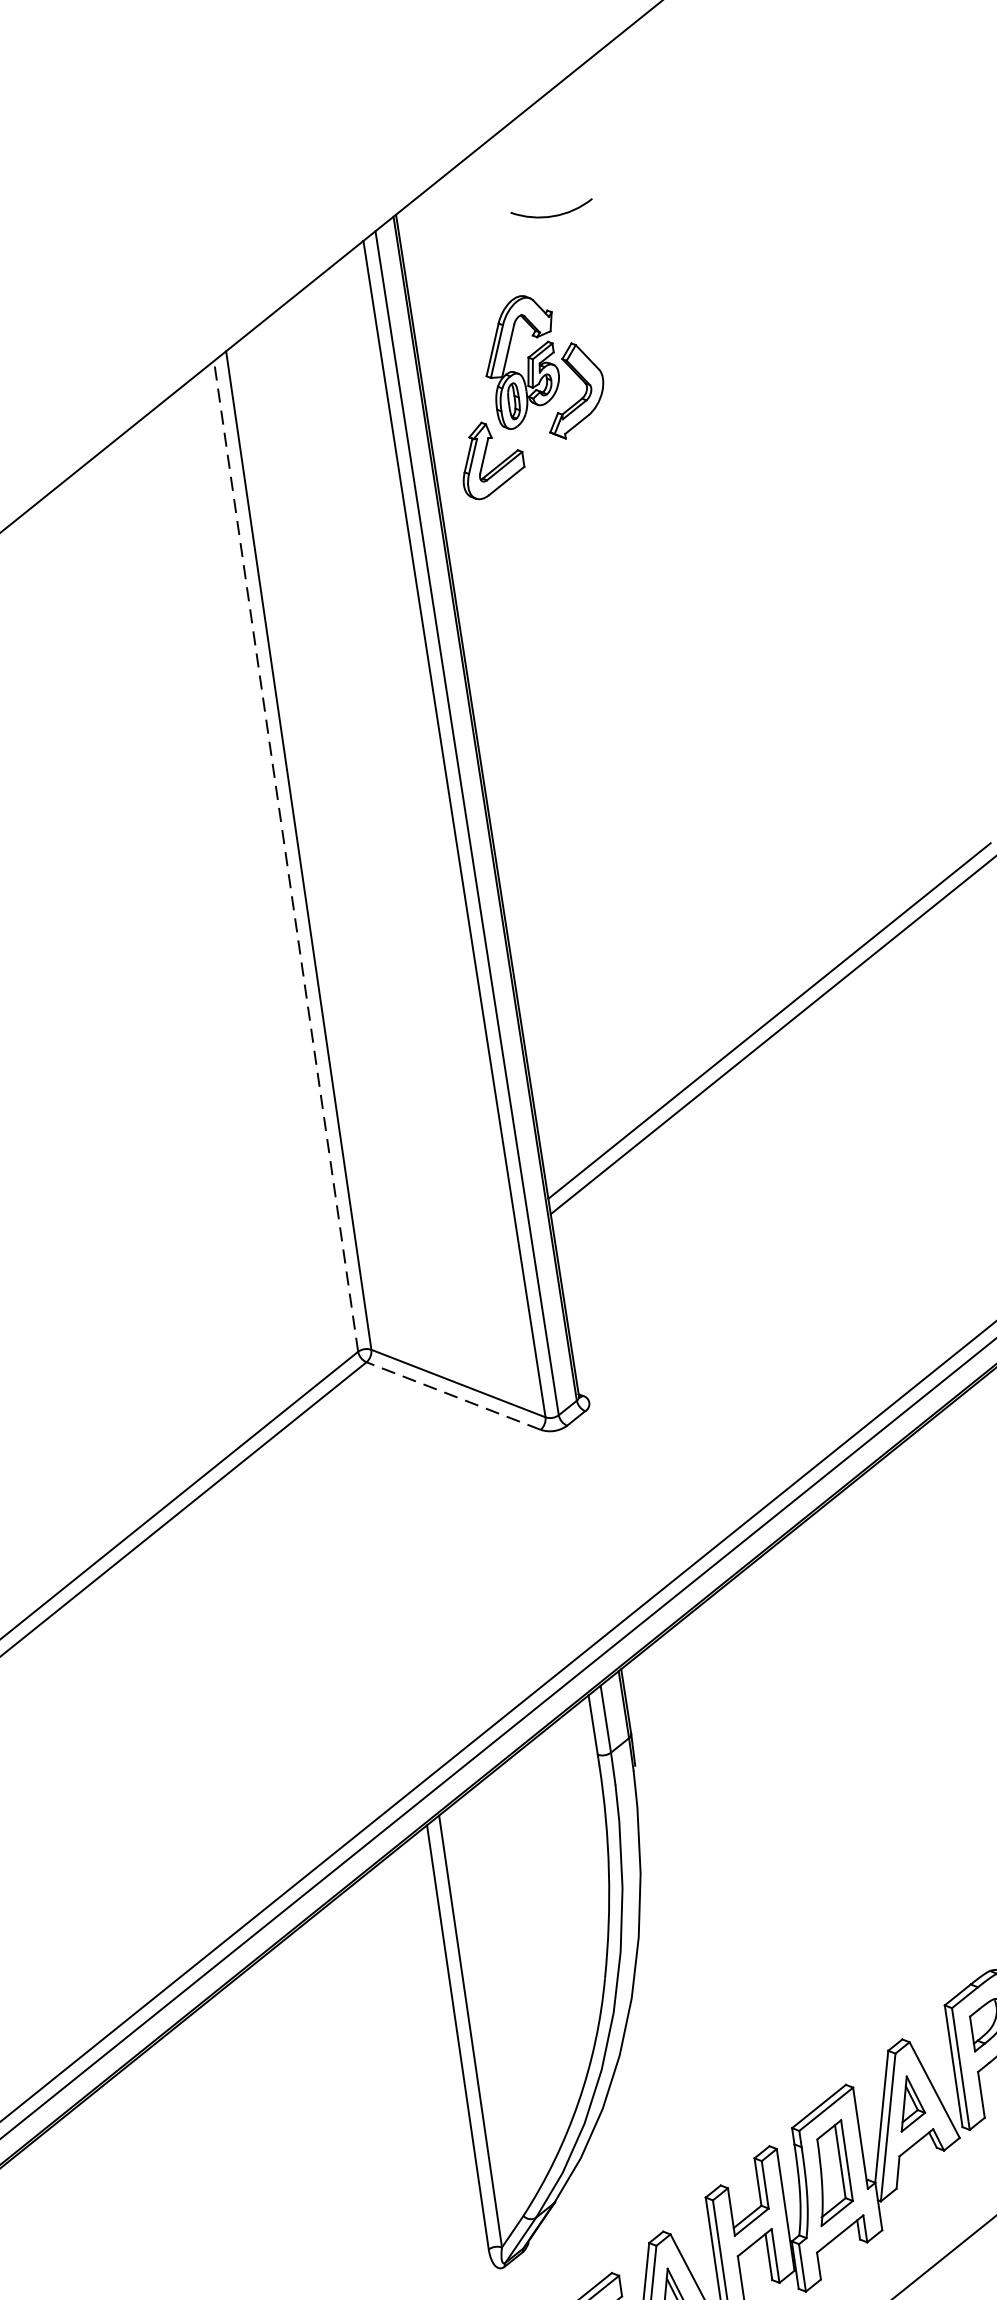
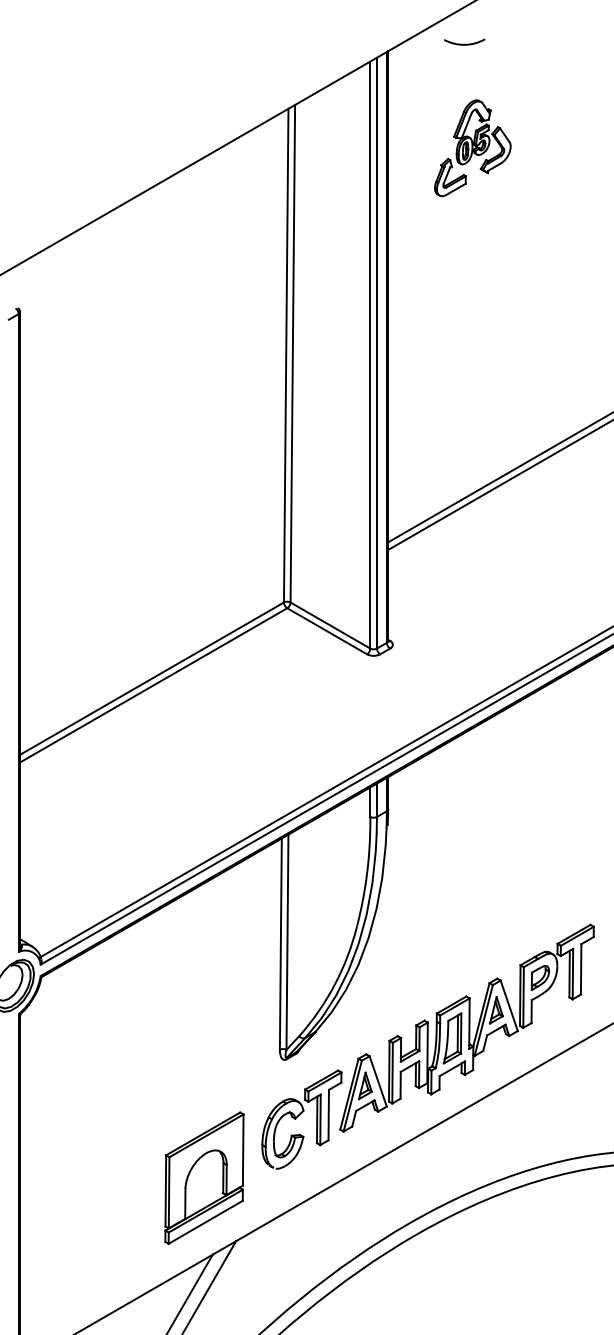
arc: (552, 213) -> (464, 43), moved
part: (526, 394) -> (472, 148), moved
line: (286, 856) -> (286, 355), dashed -> solid
line: (452, 1396) -> (326, 631), dashed -> solid

